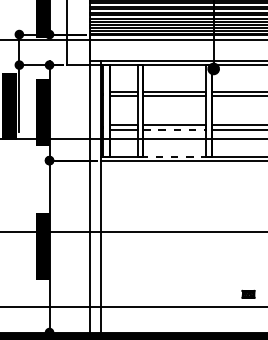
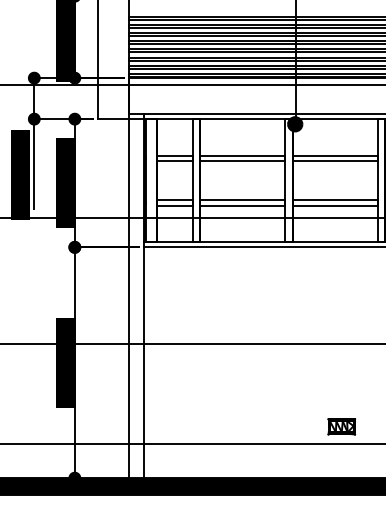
line: (174, 129) -> (242, 205), dashed -> solid
line: (175, 156) -> (243, 241), dashed -> solid
part: (248, 294) -> (341, 426), size x1.67

